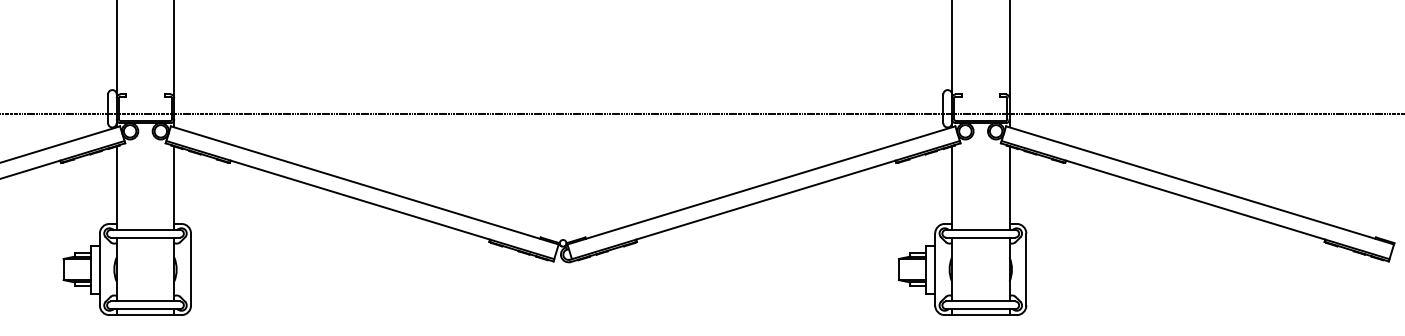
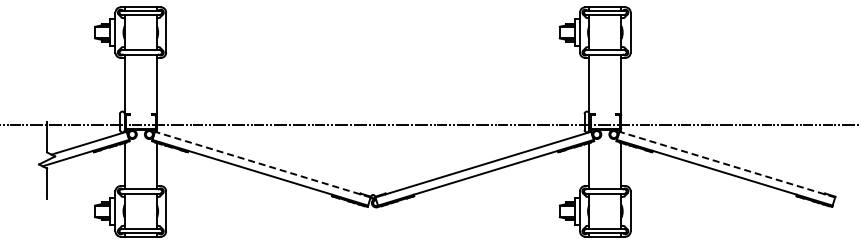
line: (364, 185) -> (262, 164), solid -> dashed
line: (1200, 185) -> (727, 164), solid -> dashed

